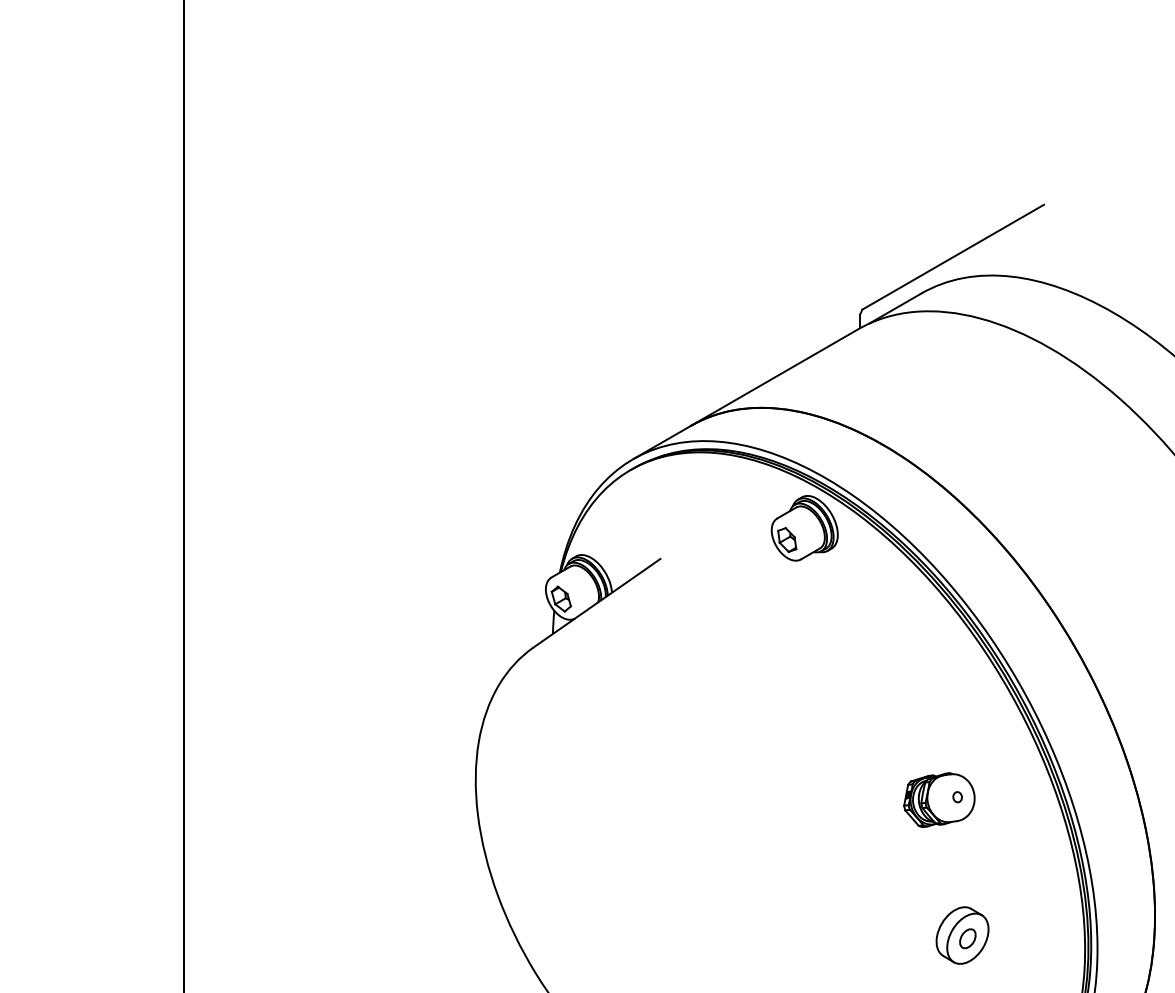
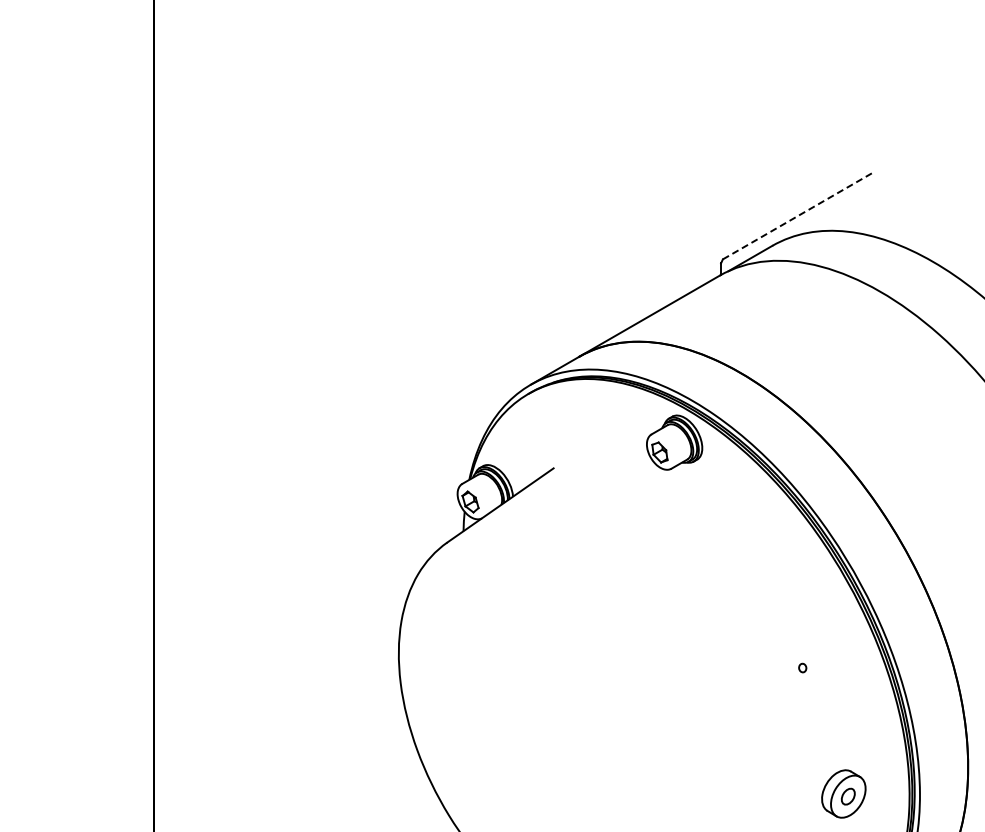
line: (953, 257) -> (799, 215), solid -> dashed
part: (938, 800) -> (786, 670), removed
part: (962, 934) -> (843, 793), moved

